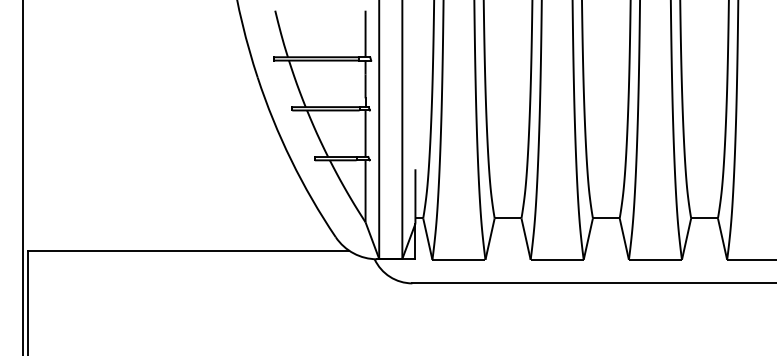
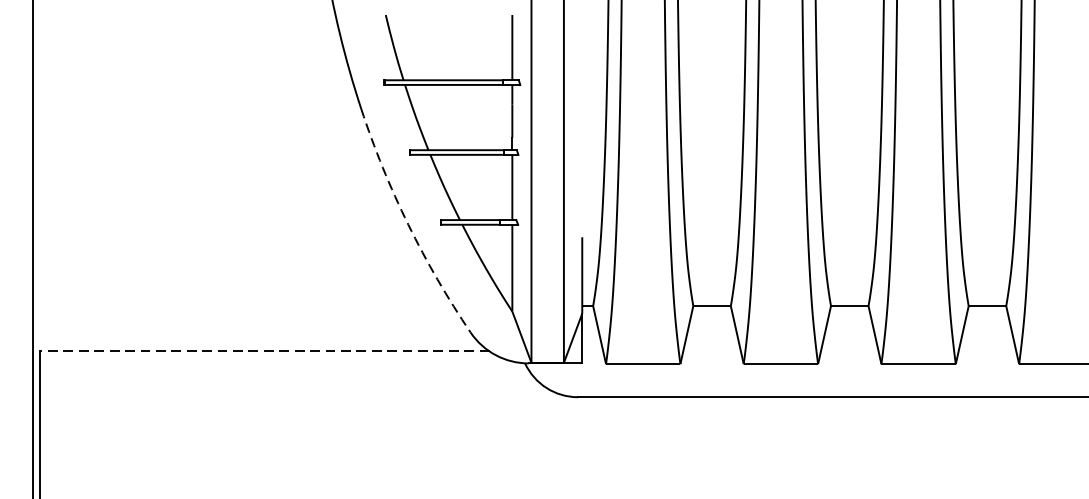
arc: (291, 160) -> (408, 224), solid -> dashed
line: (188, 250) -> (264, 351), solid -> dashed

